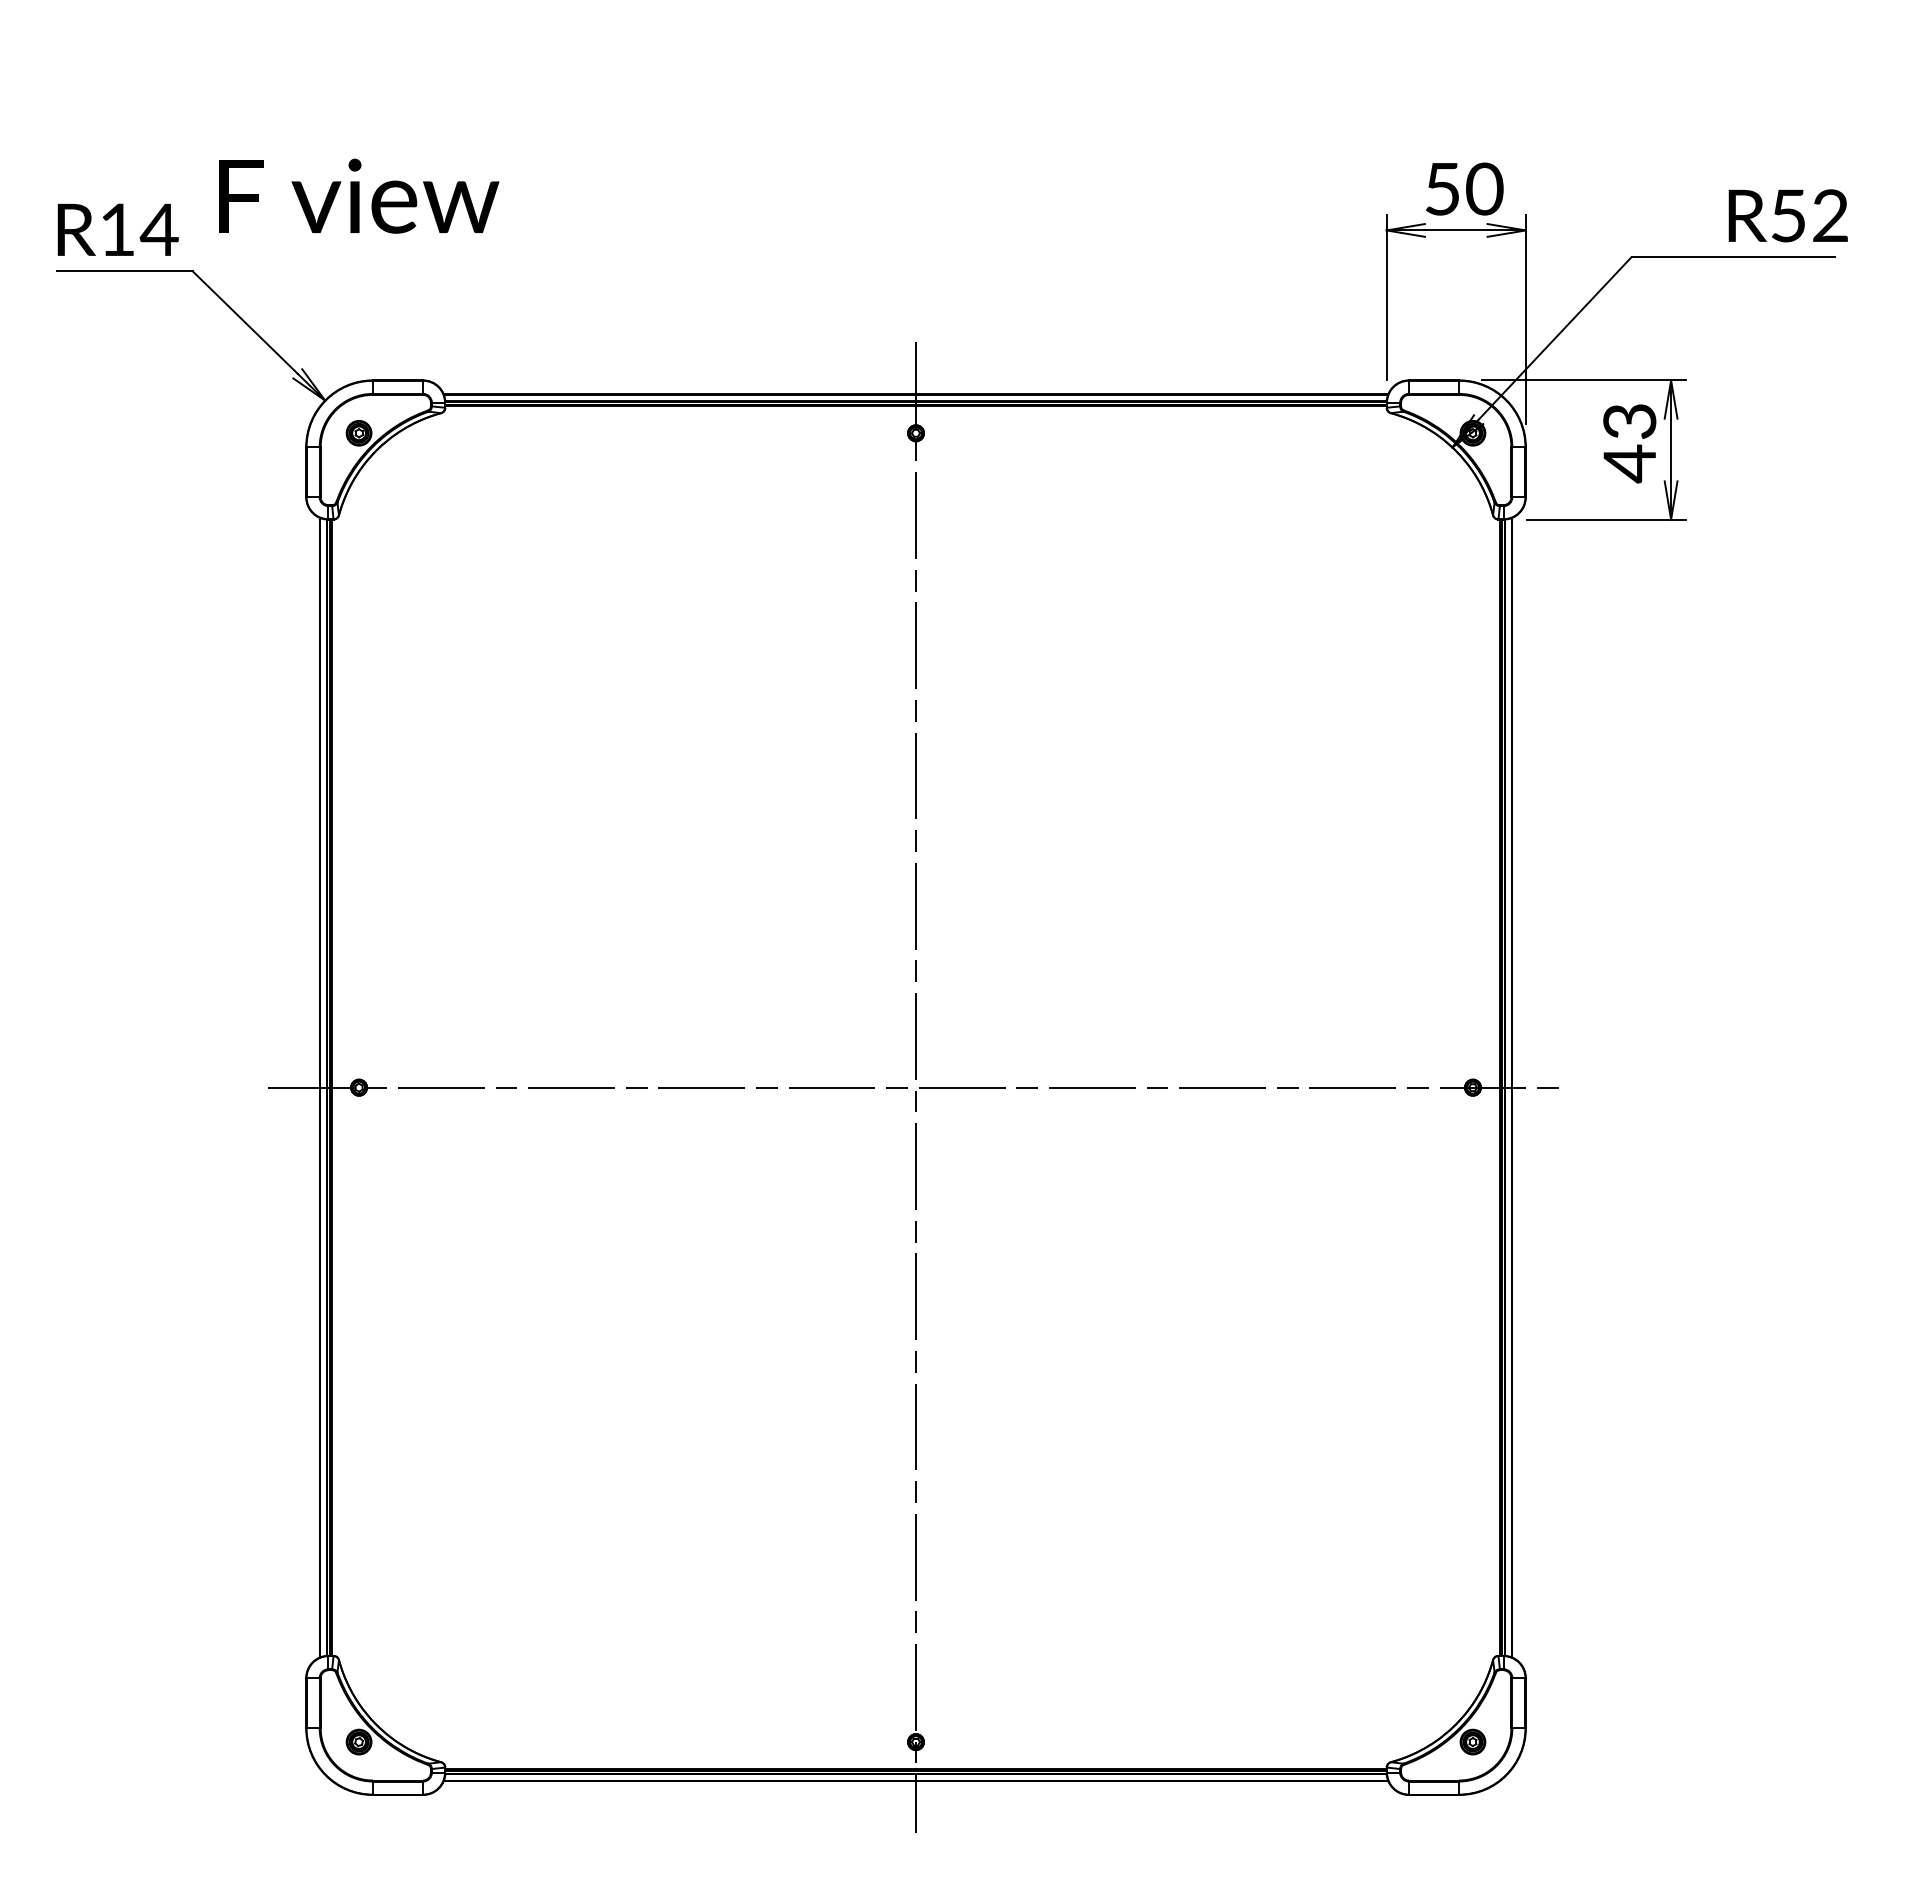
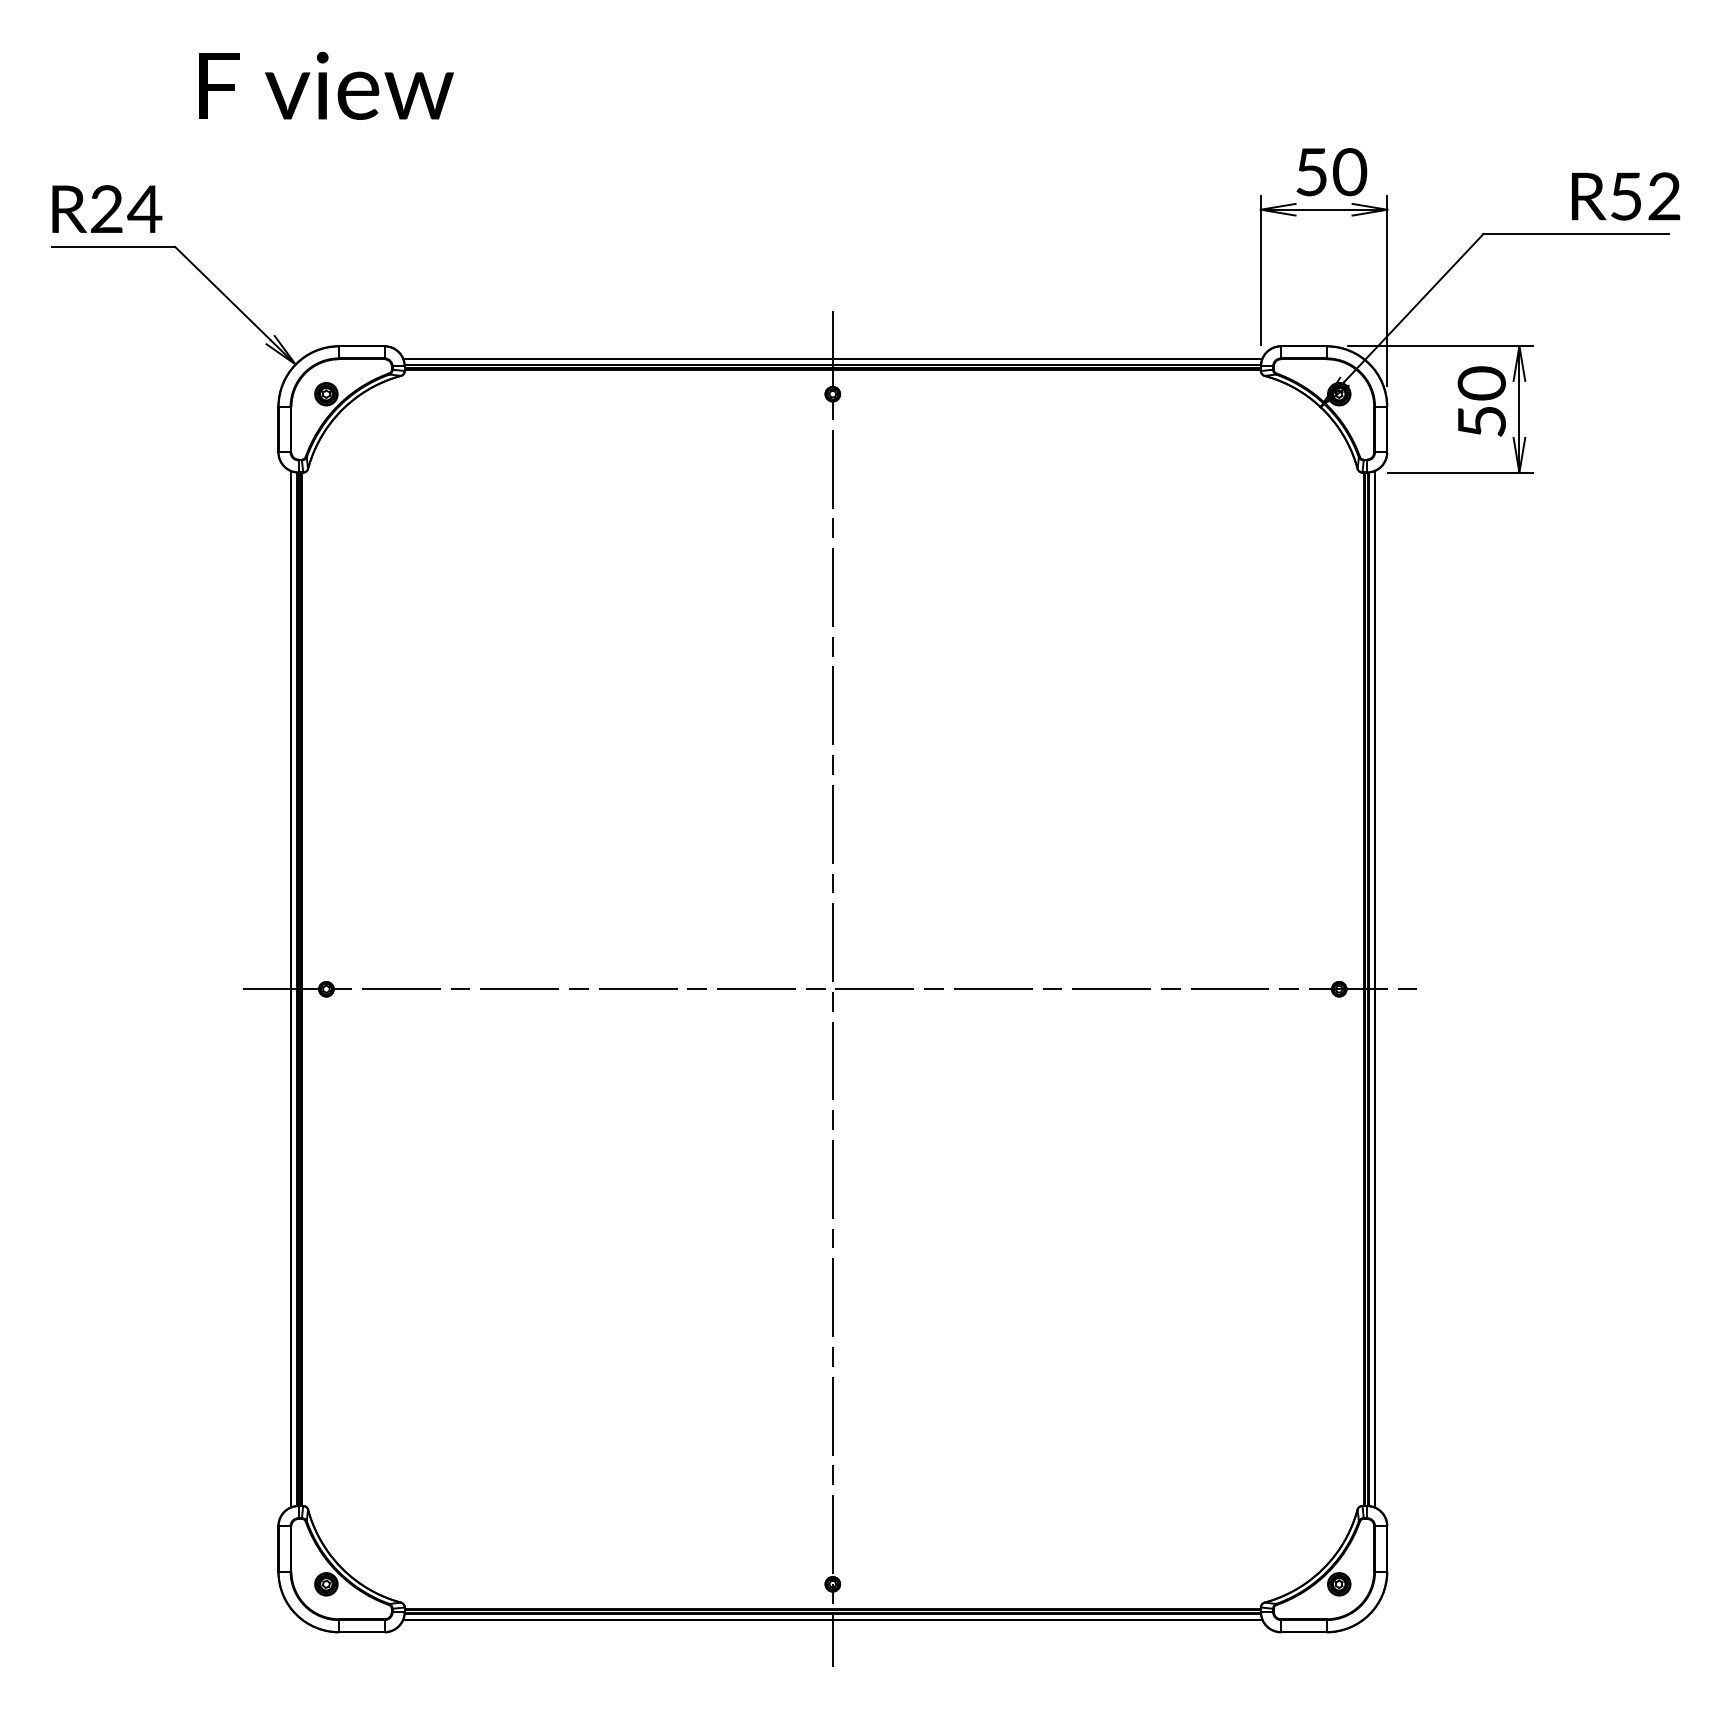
text: (359, 195) -> (326, 85), moved
text: (117, 229) -> (106, 208), R14 -> R24
text: (1629, 442) -> (1481, 402), 43 -> 50

